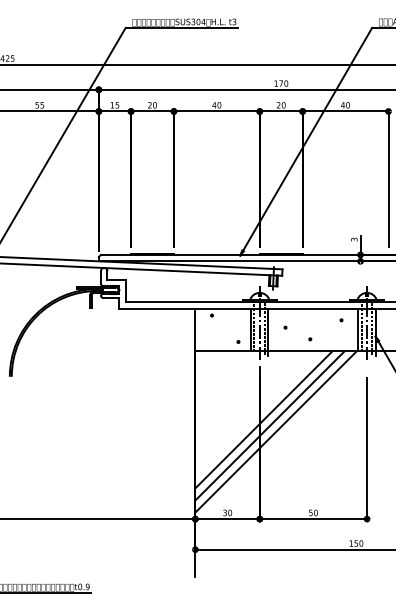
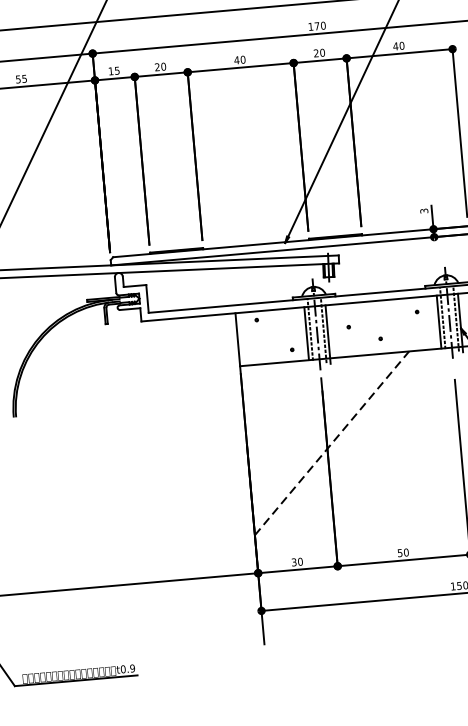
line: (263, 419) -> (331, 442), solid -> dashed
line: (269, 425) -> (339, 449), removed
line: (275, 431) -> (347, 456), removed

